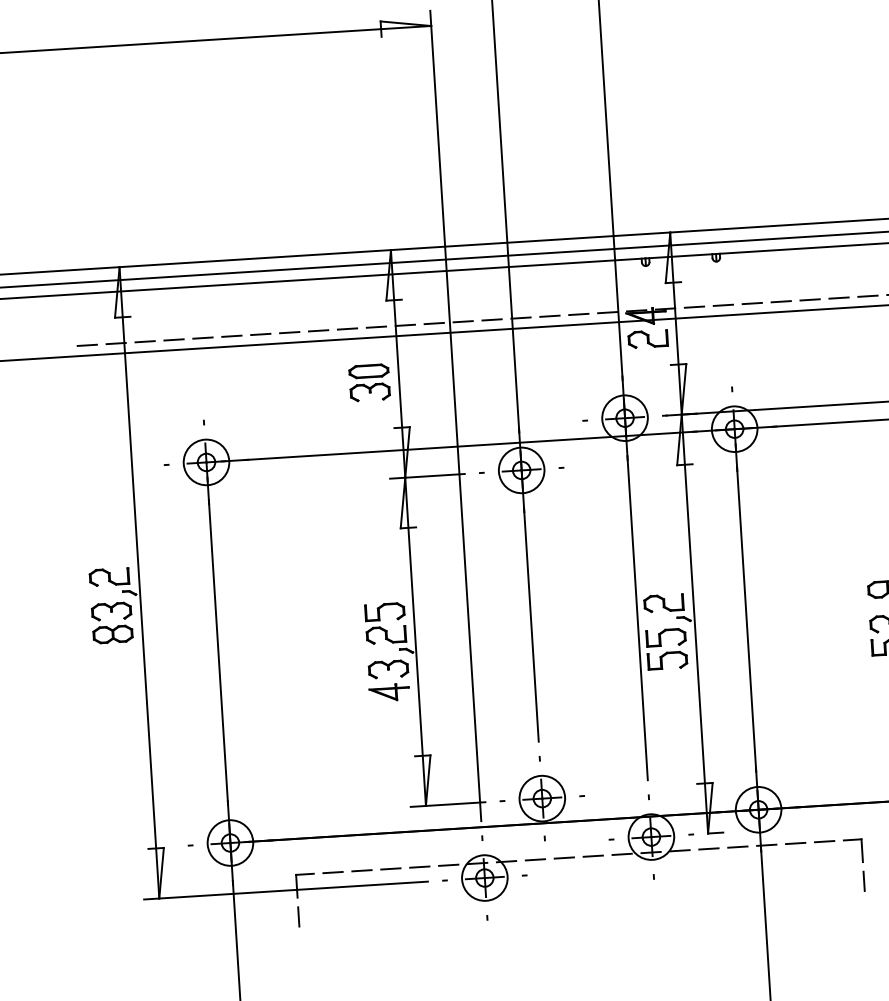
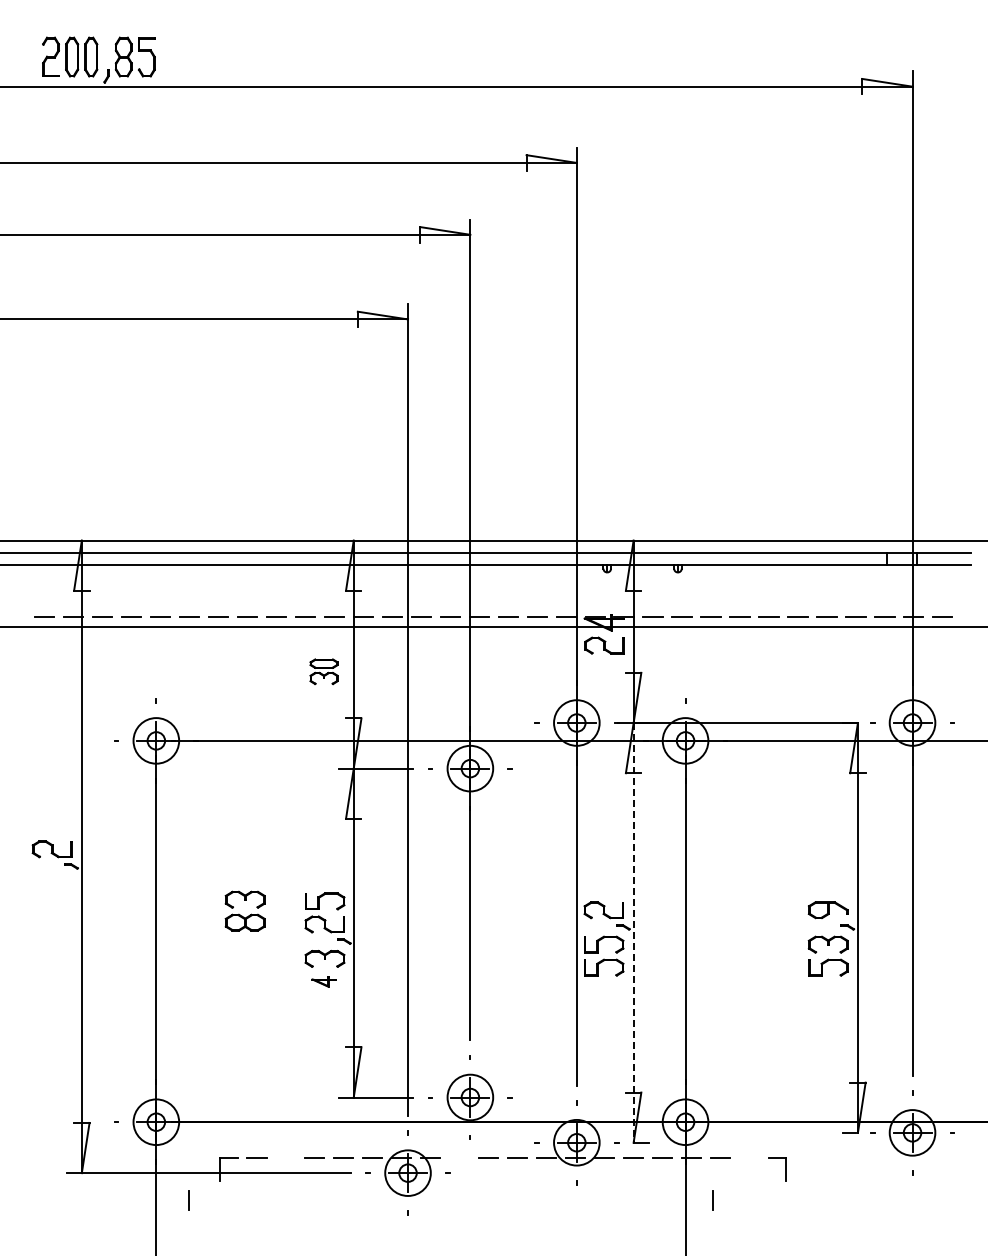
part: (368, 382) -> (323, 671), size x0.7
part: (111, 622) -> (244, 910), moved
line: (694, 623) -> (633, 932), solid -> dashed
part: (388, 692) -> (323, 981), size x0.6
line: (824, 840) -> (749, 1157), removed
line: (535, 859) -> (459, 1157), removed
line: (361, 870) -> (285, 1157), removed
line: (863, 881) -> (712, 1200), moved
line: (298, 917) -> (188, 1200), moved

